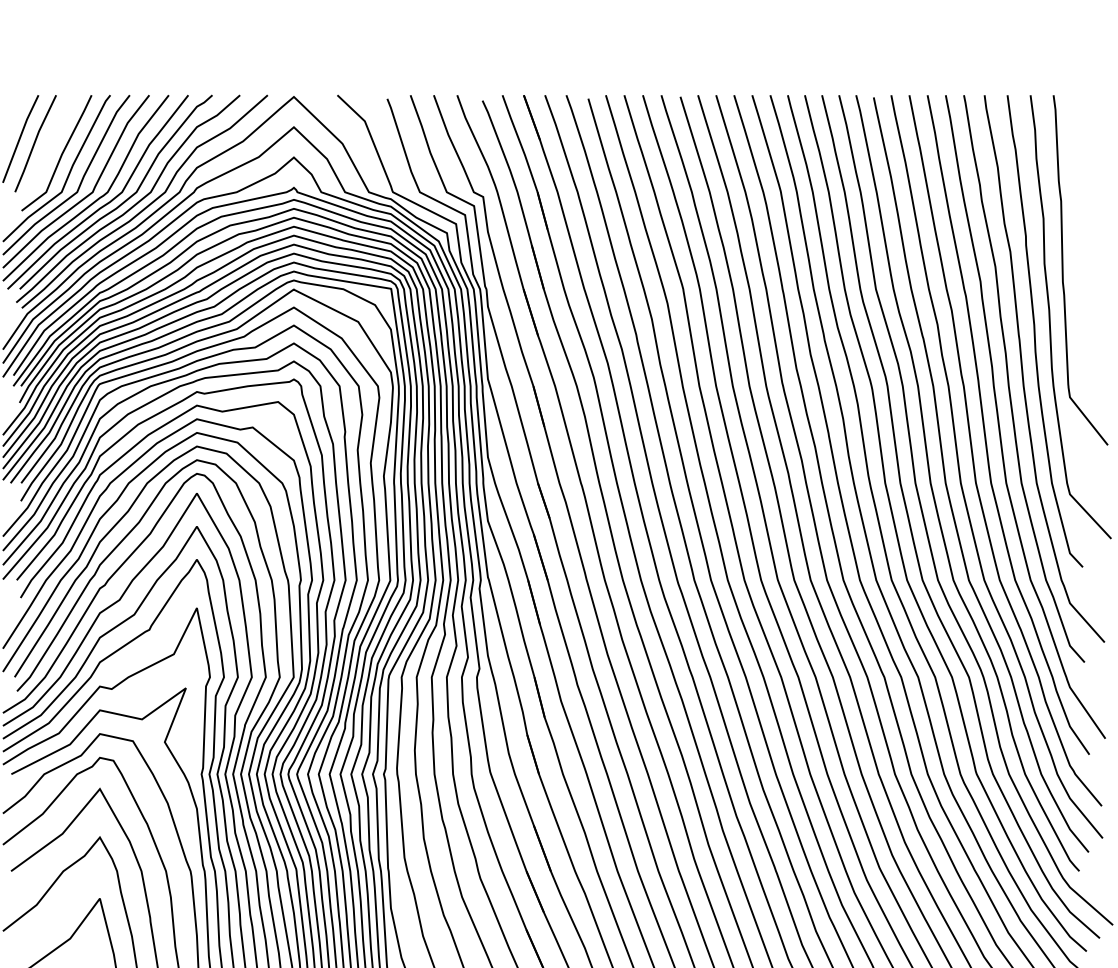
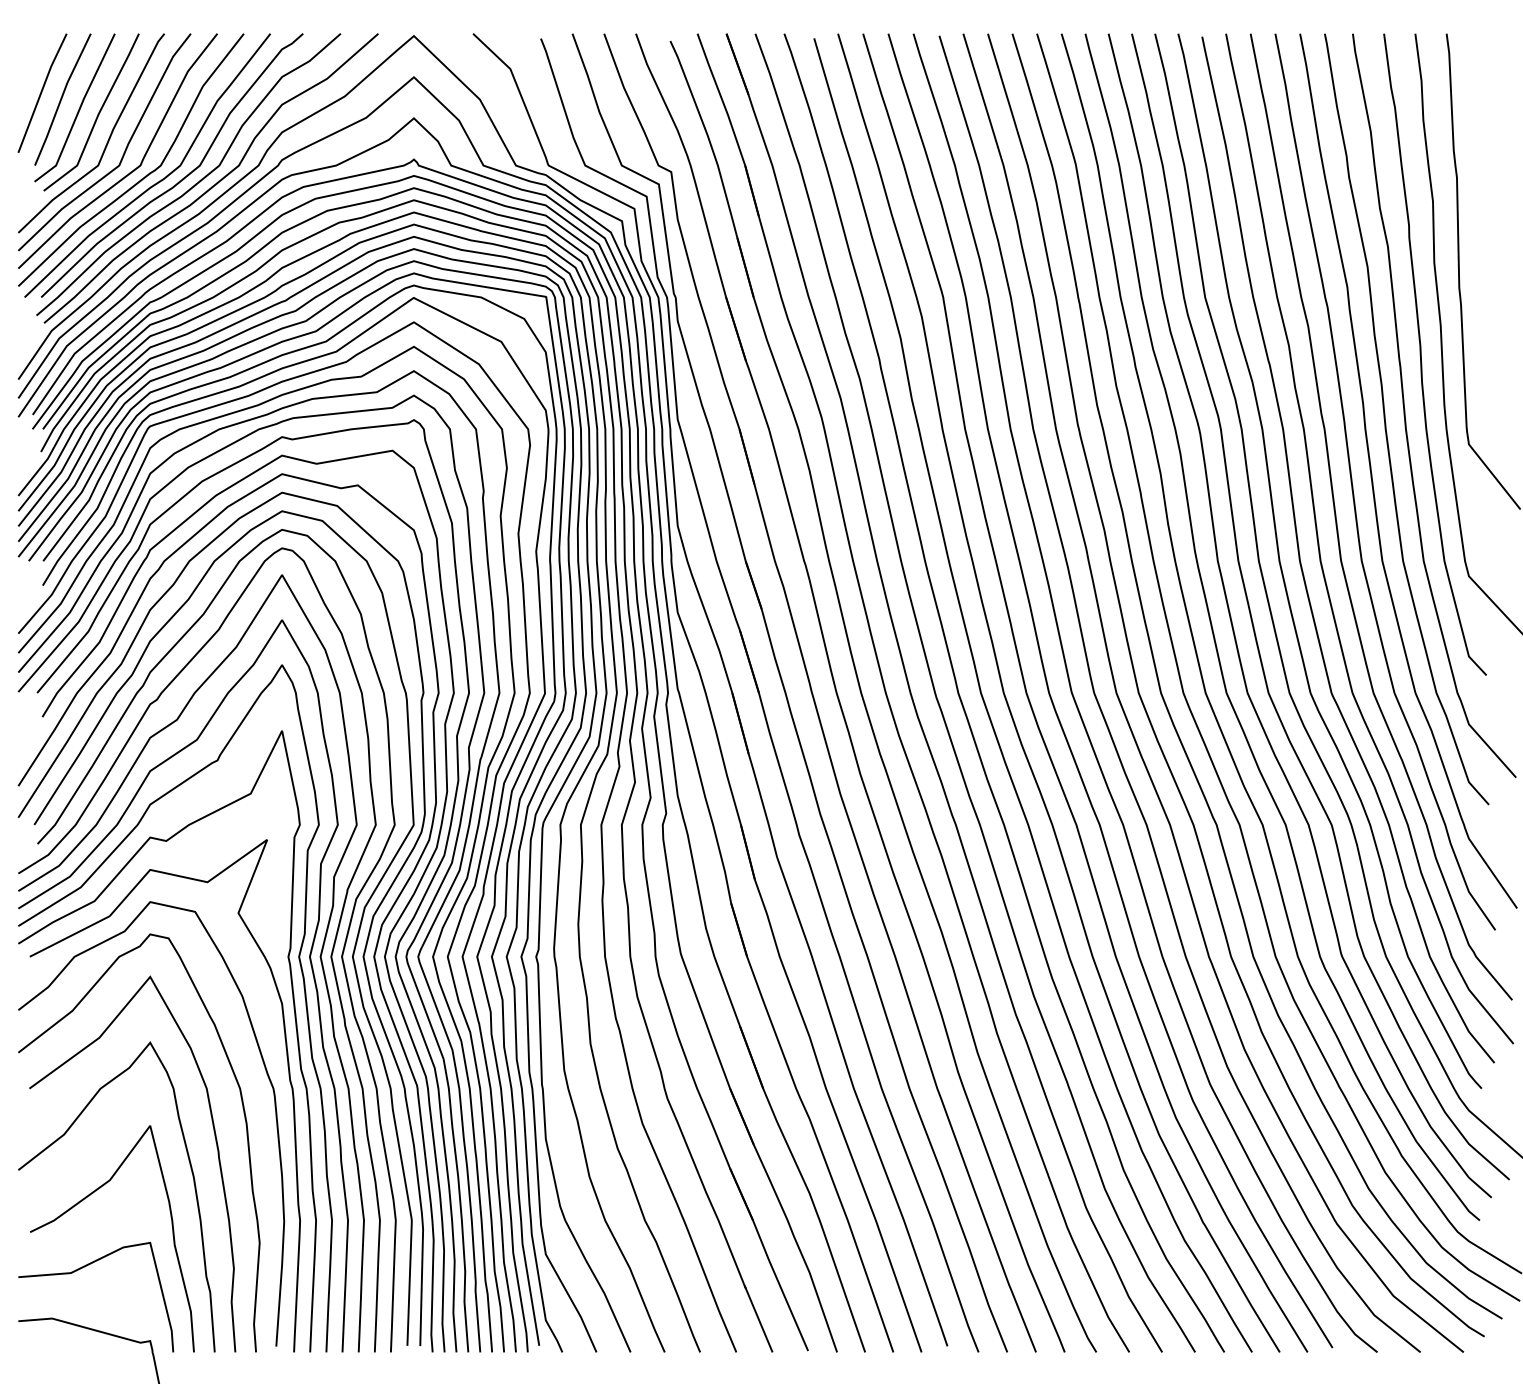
line: (47, 150) -> (78, 109), added

